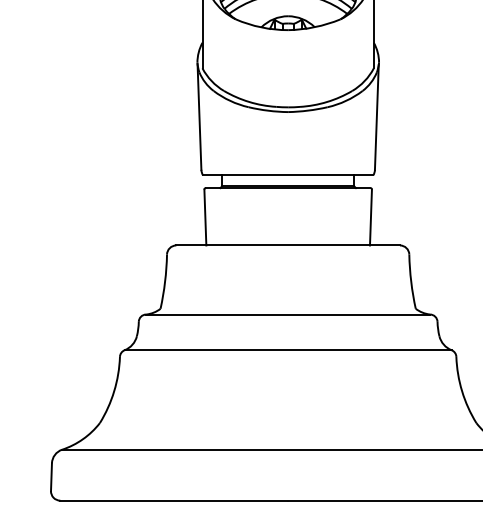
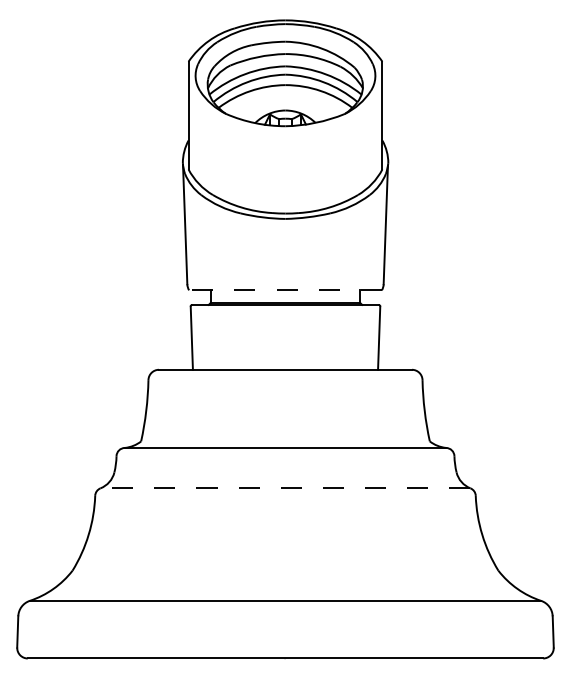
line: (288, 175) -> (285, 290), solid -> dashed
line: (288, 350) -> (285, 488), solid -> dashed

